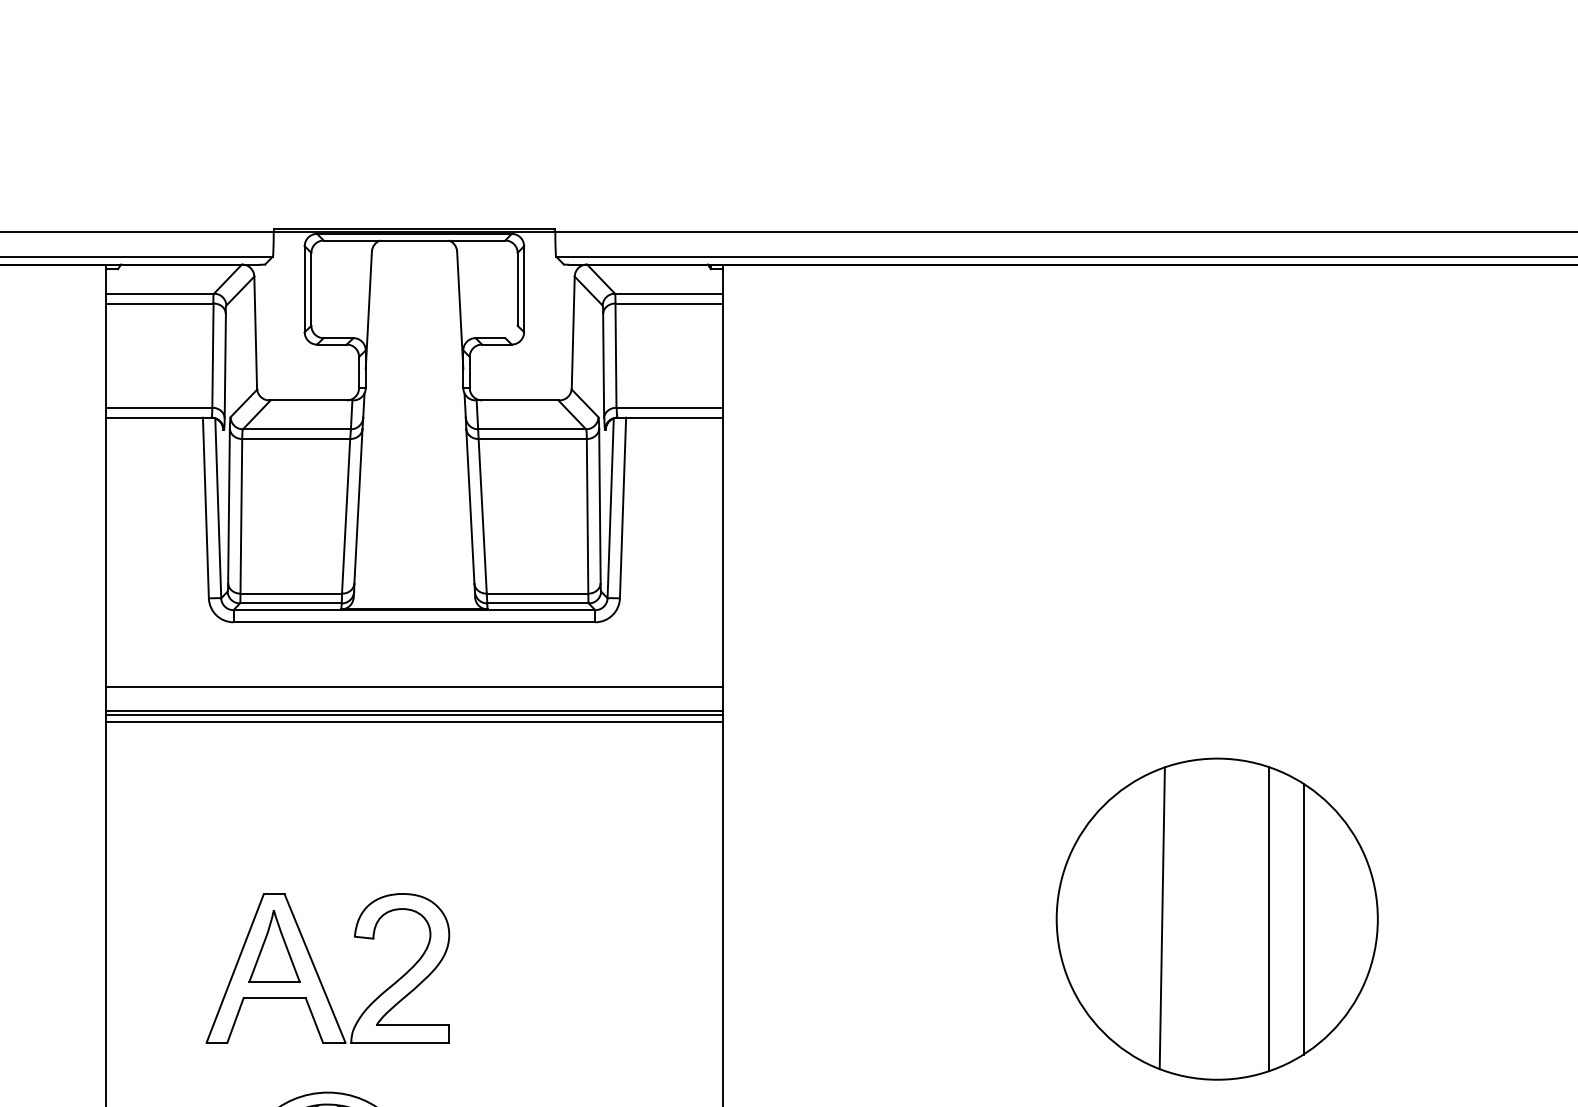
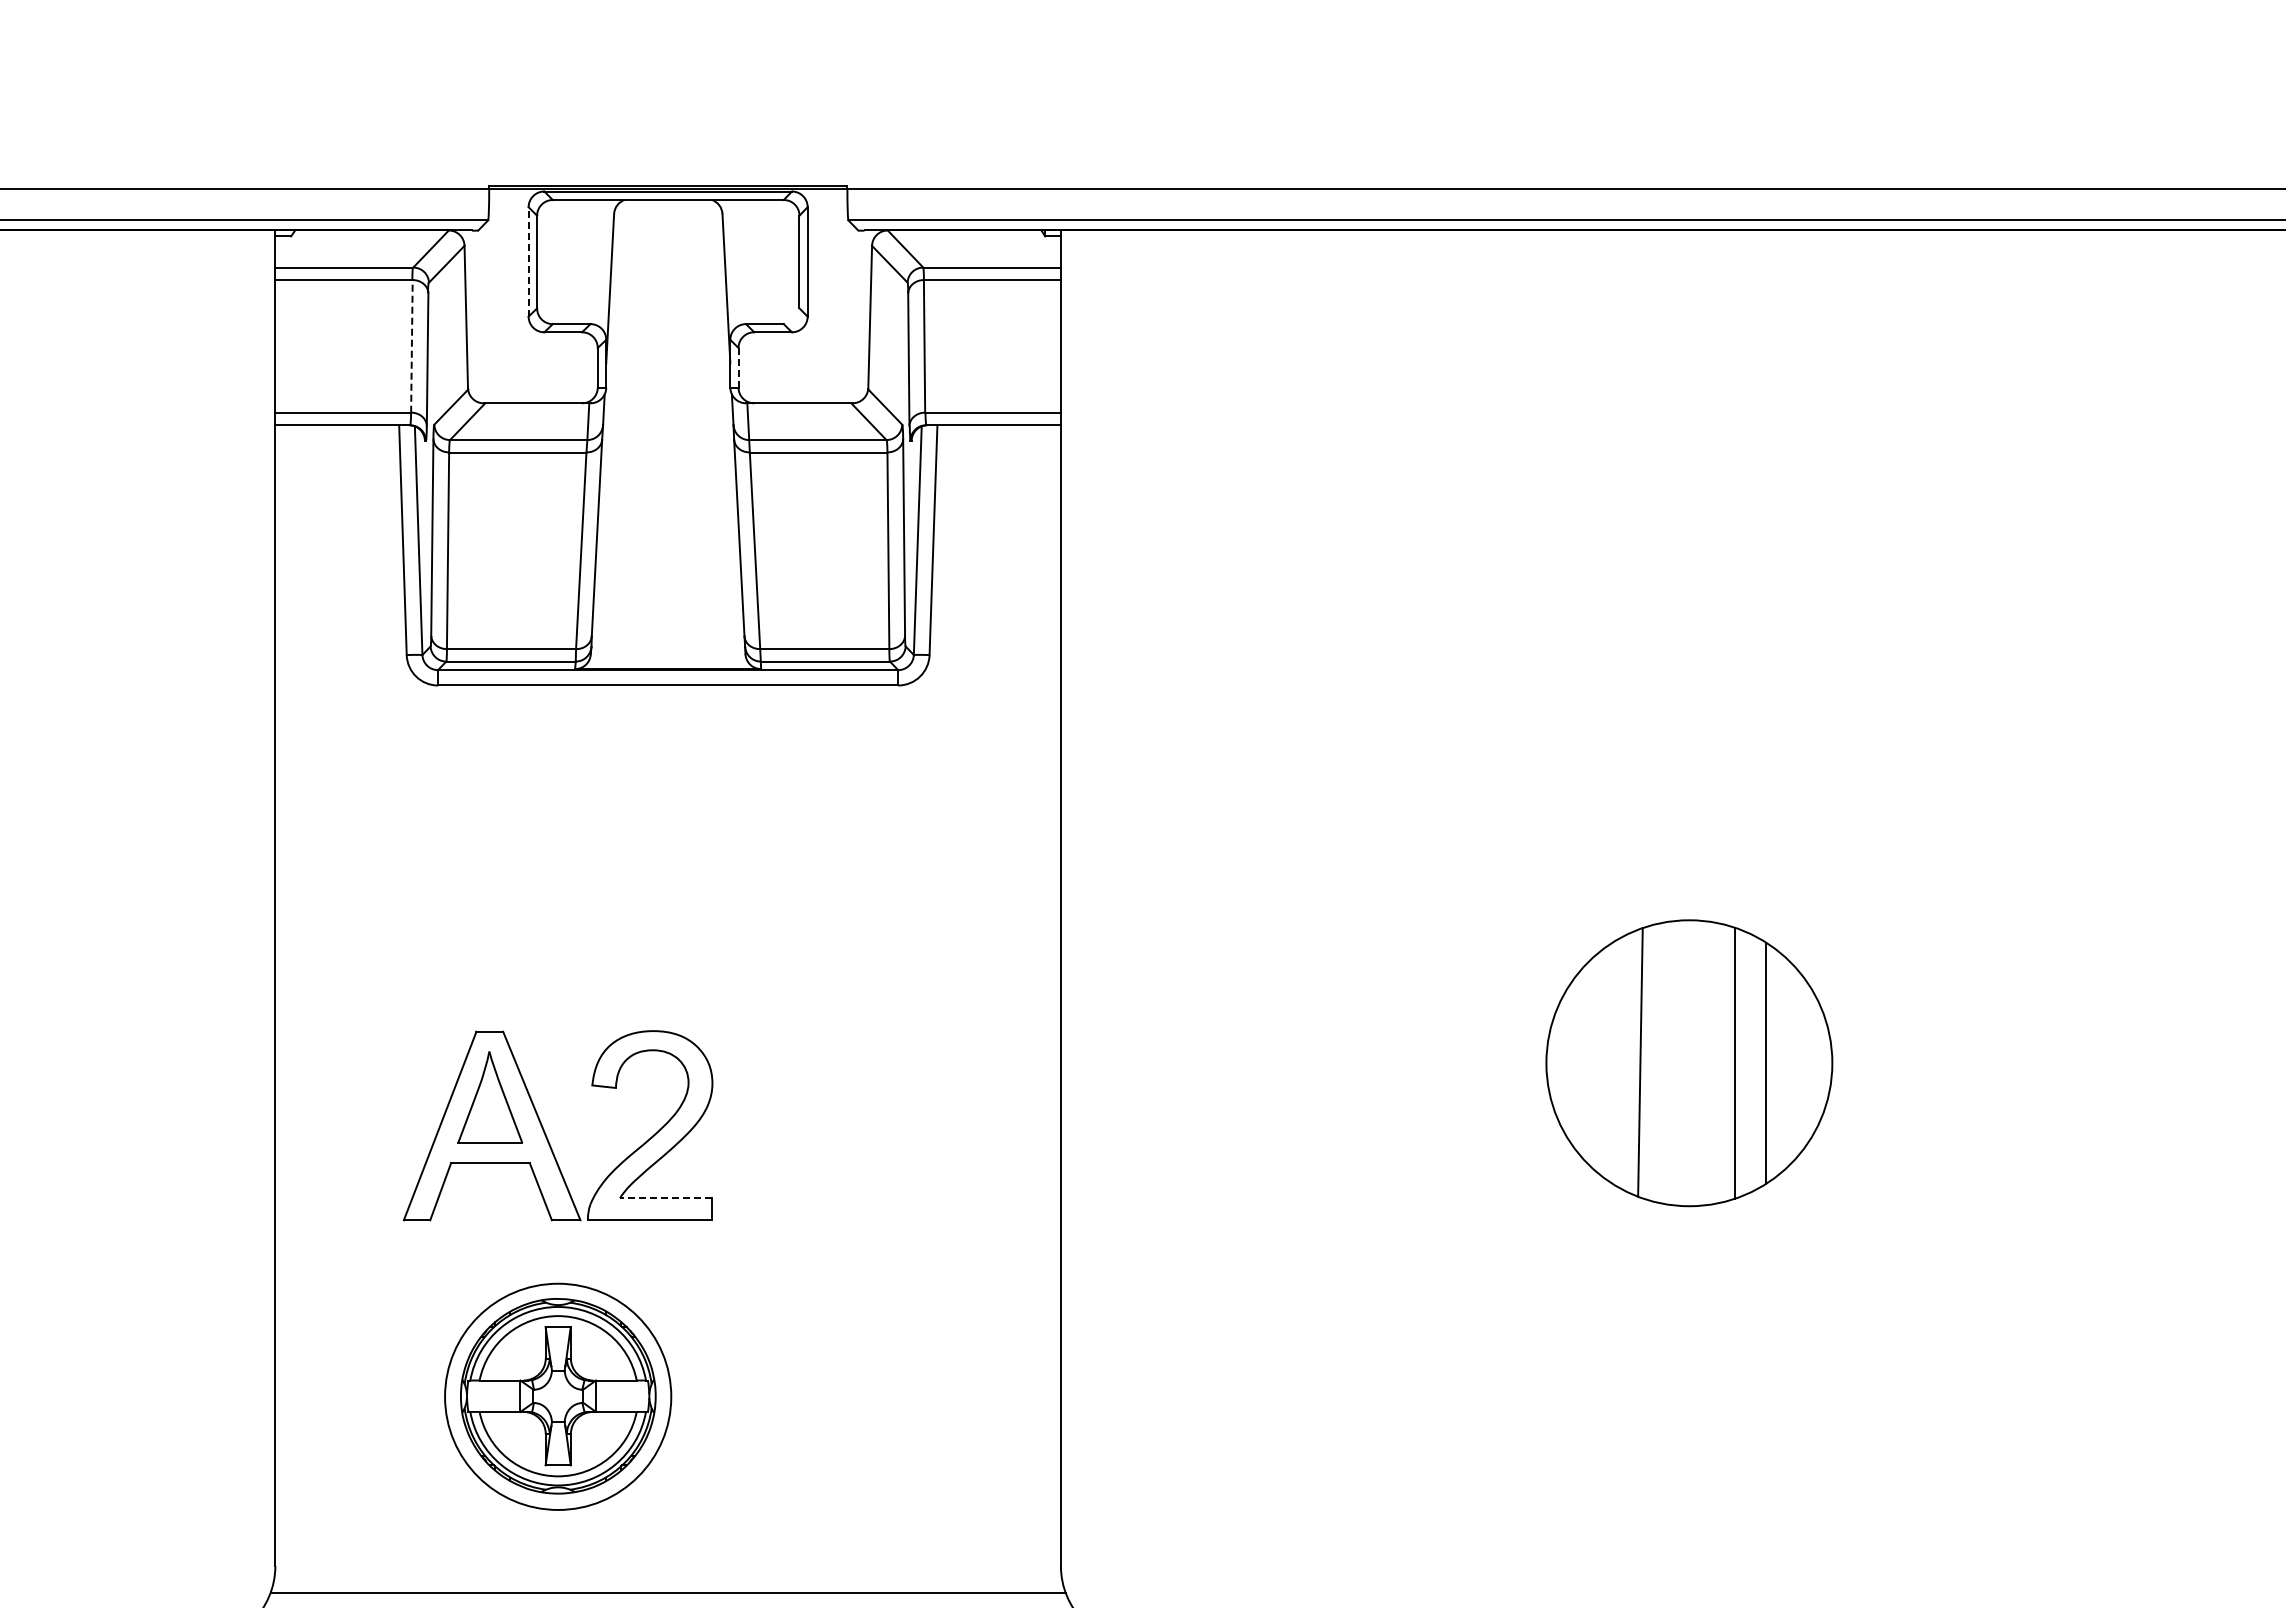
line: (304, 288) -> (528, 261), solid -> dashed
line: (212, 354) -> (411, 345), solid -> dashed
line: (469, 372) -> (738, 367), solid -> dashed
line: (413, 686) -> (667, 767), removed
line: (413, 710) -> (667, 797), removed
line: (413, 715) -> (667, 803), removed
line: (413, 721) -> (667, 811), removed
part: (1217, 919) -> (1689, 1063), size x0.7
line: (412, 1025) -> (665, 1198), solid -> dashed

